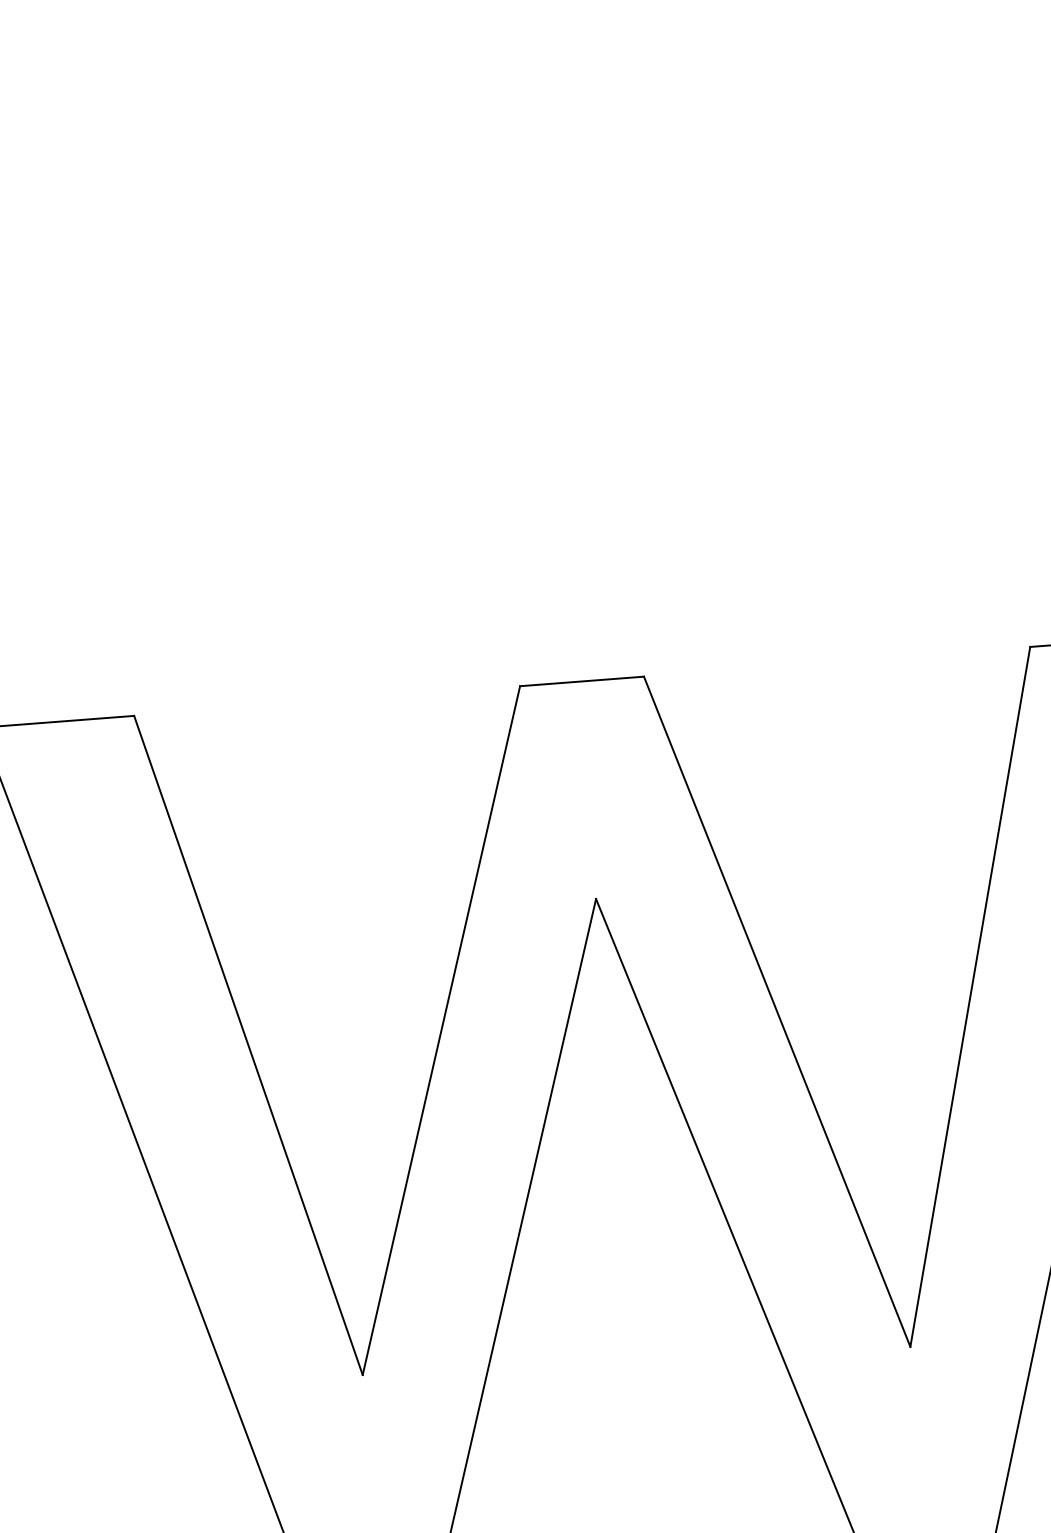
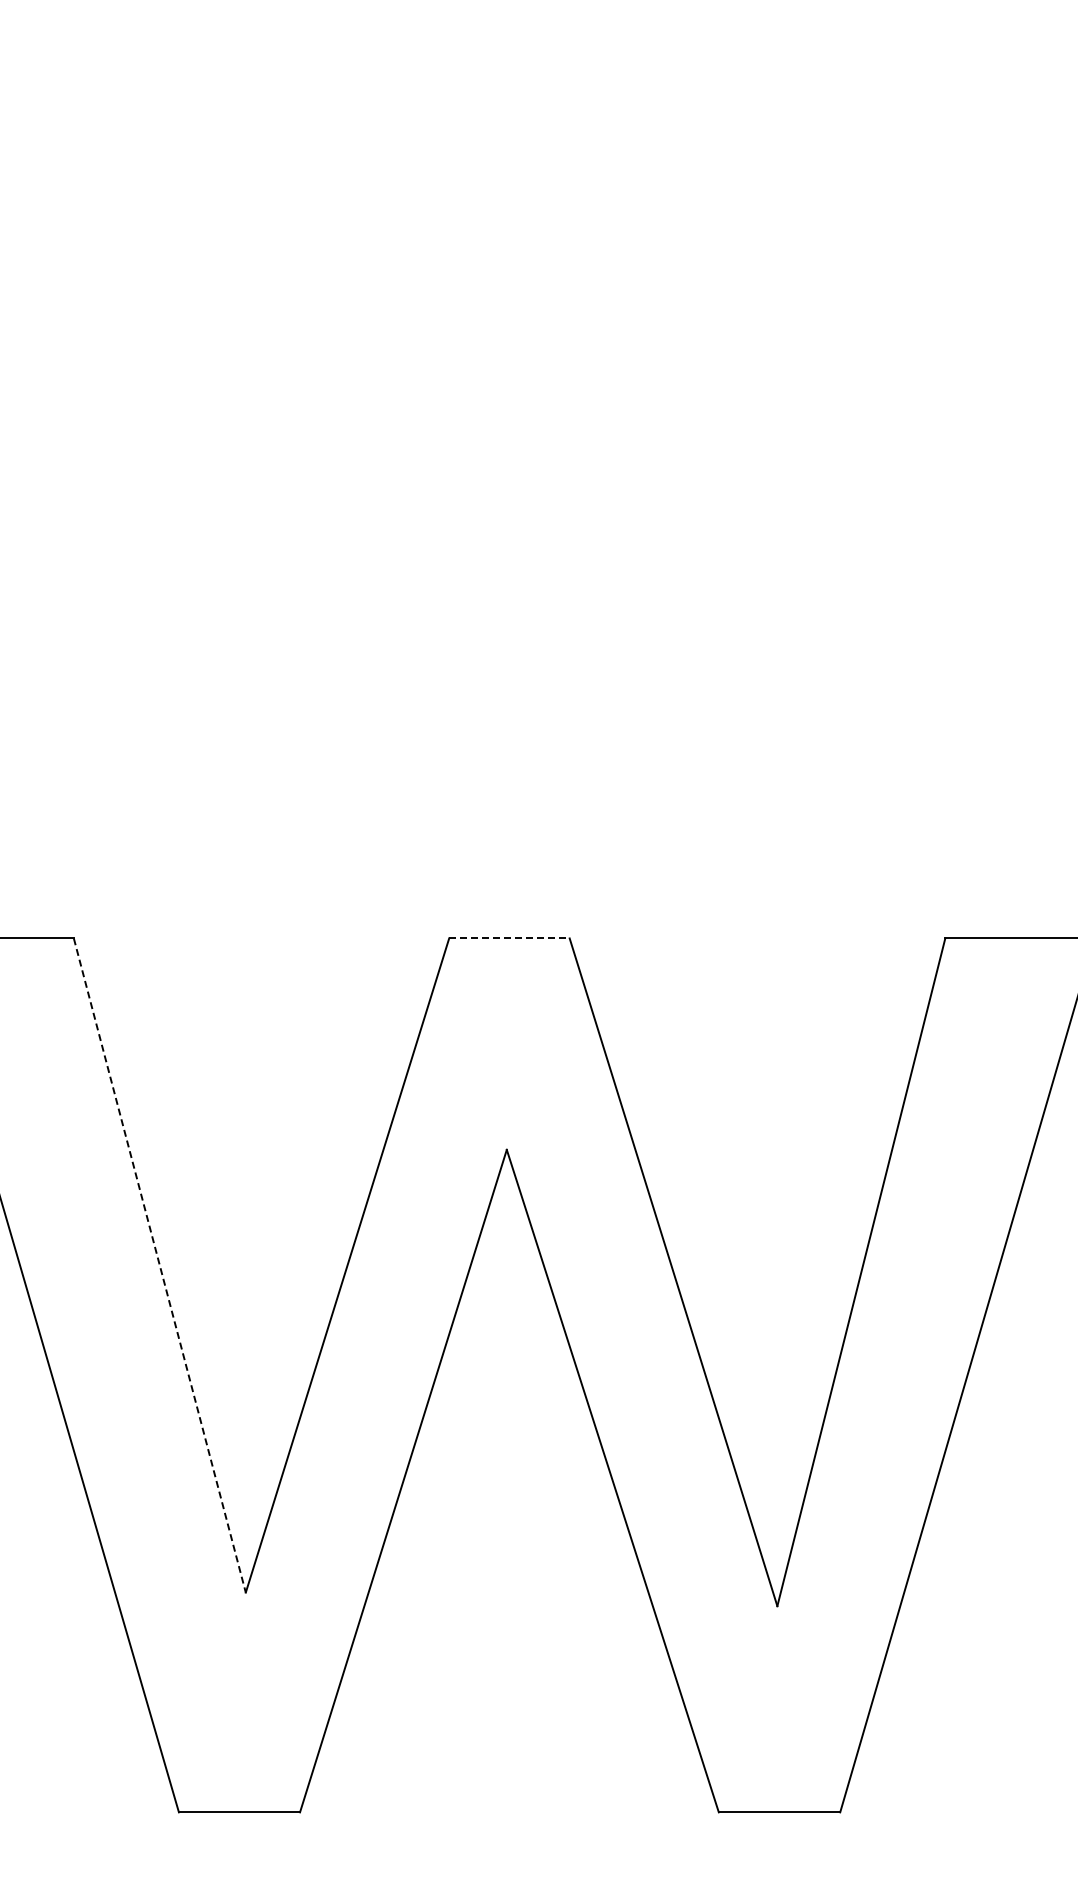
line: (582, 681) -> (509, 938), solid -> dashed
line: (248, 1046) -> (159, 1266), solid -> dashed

